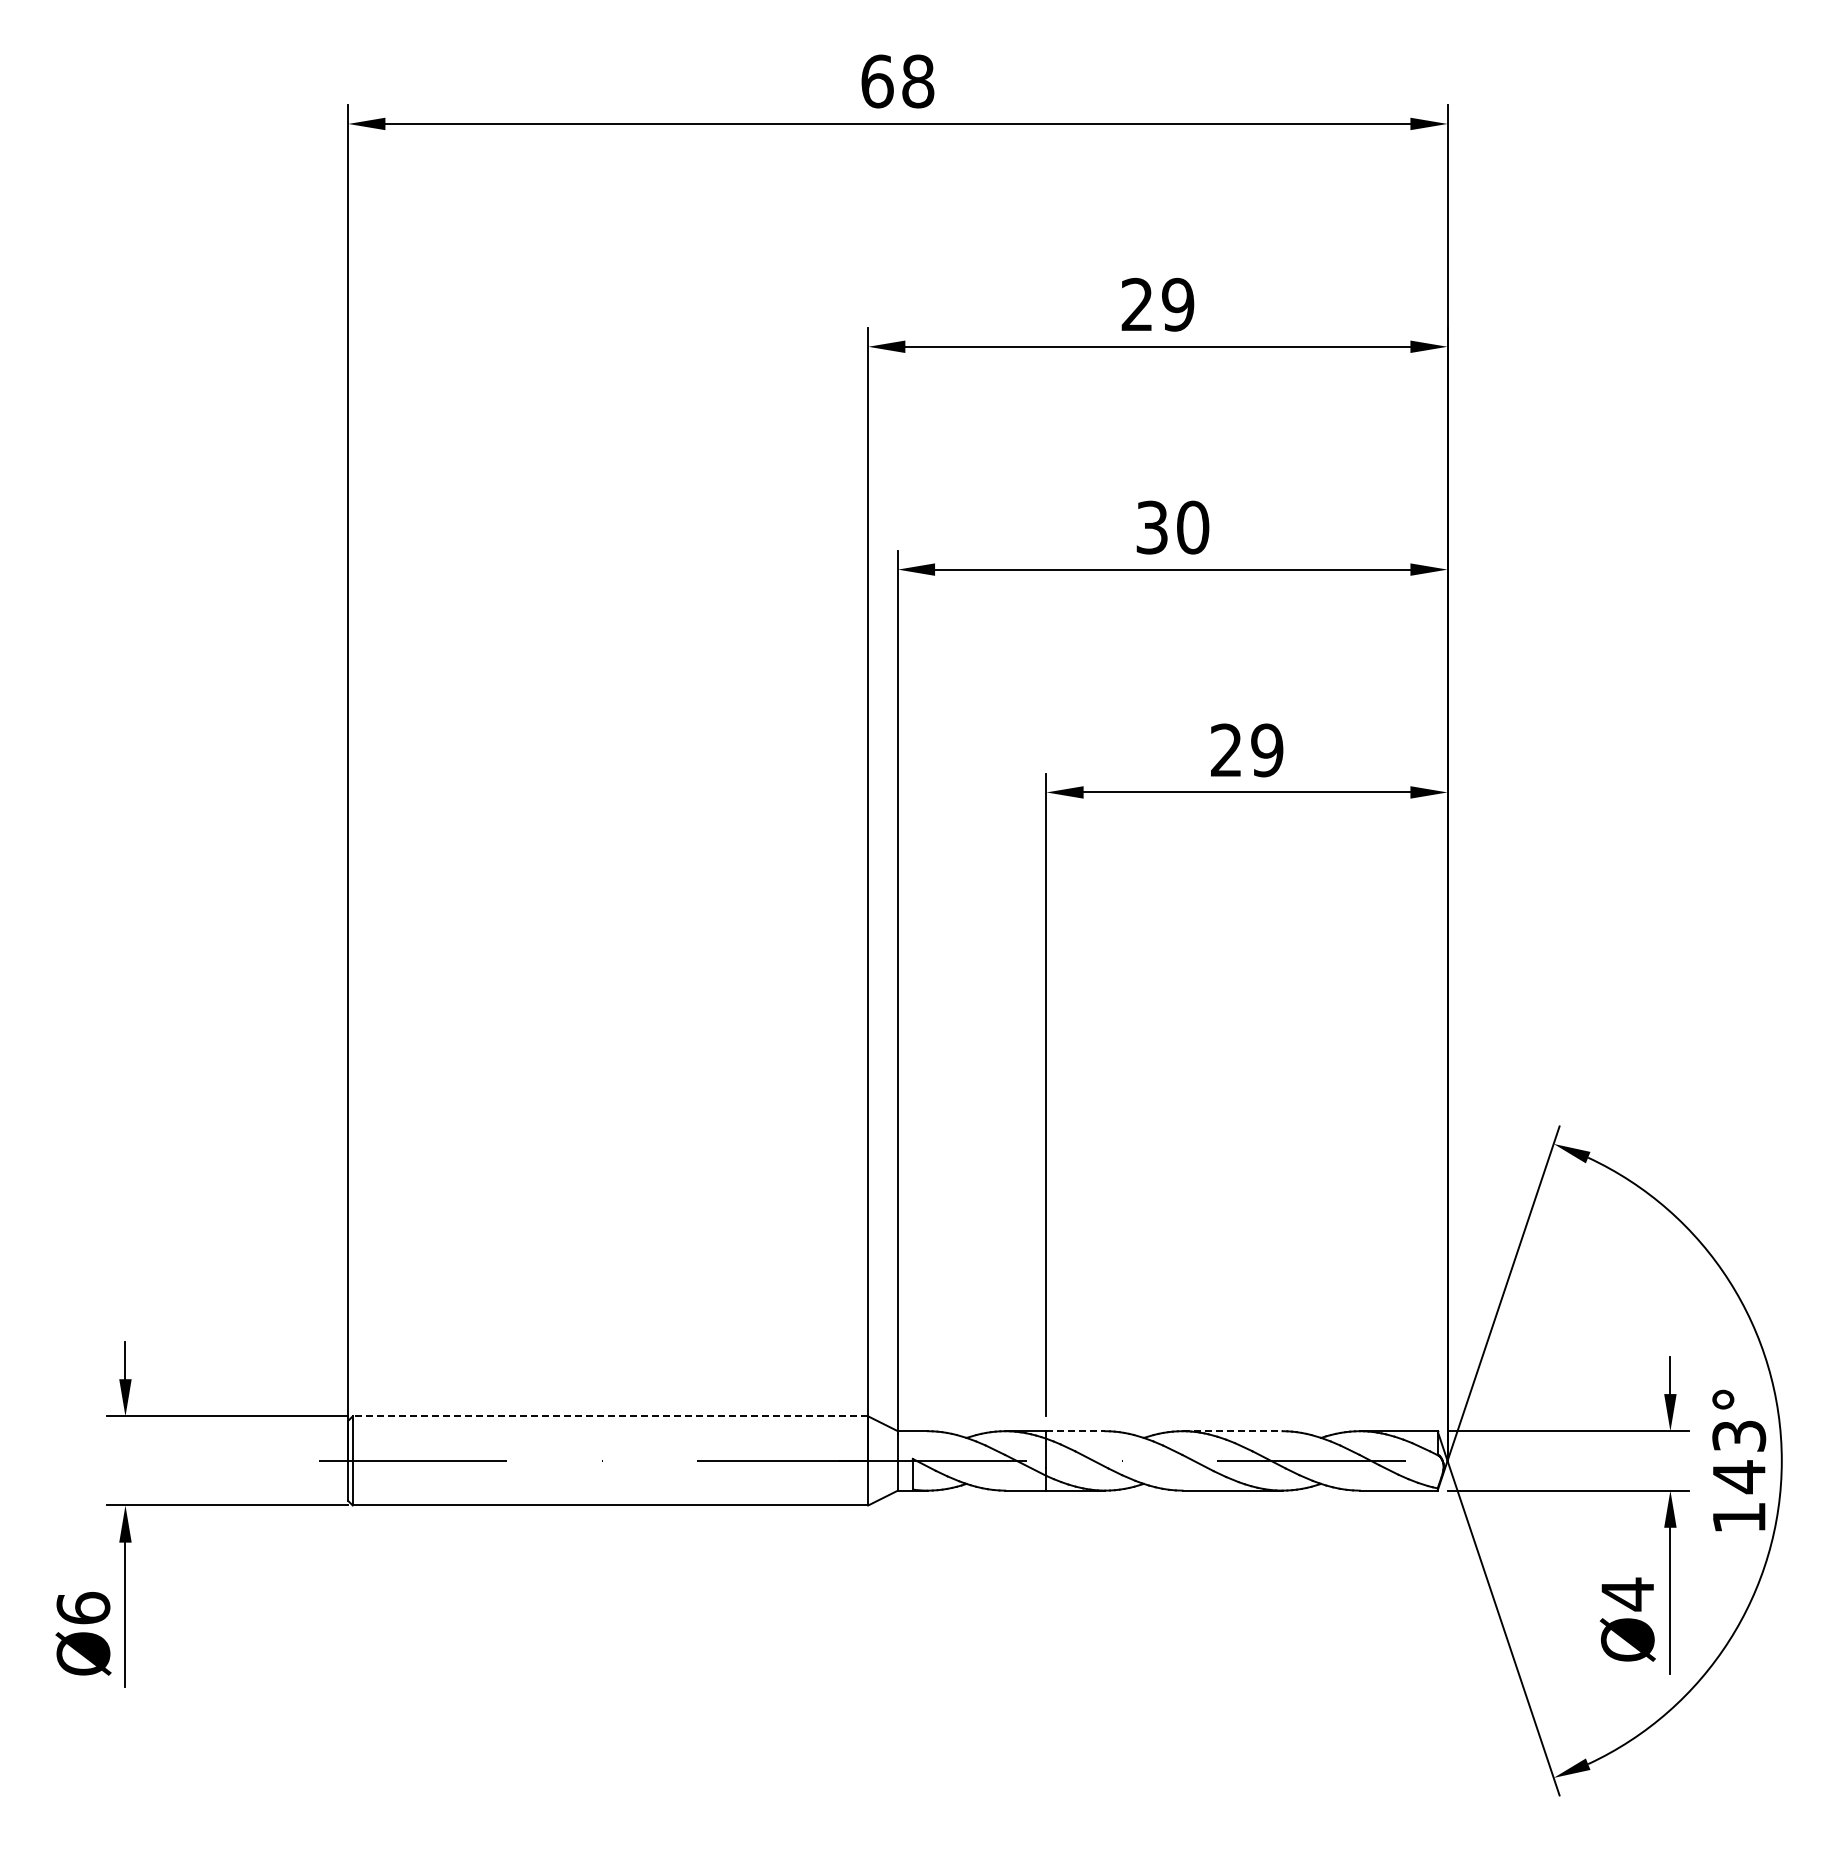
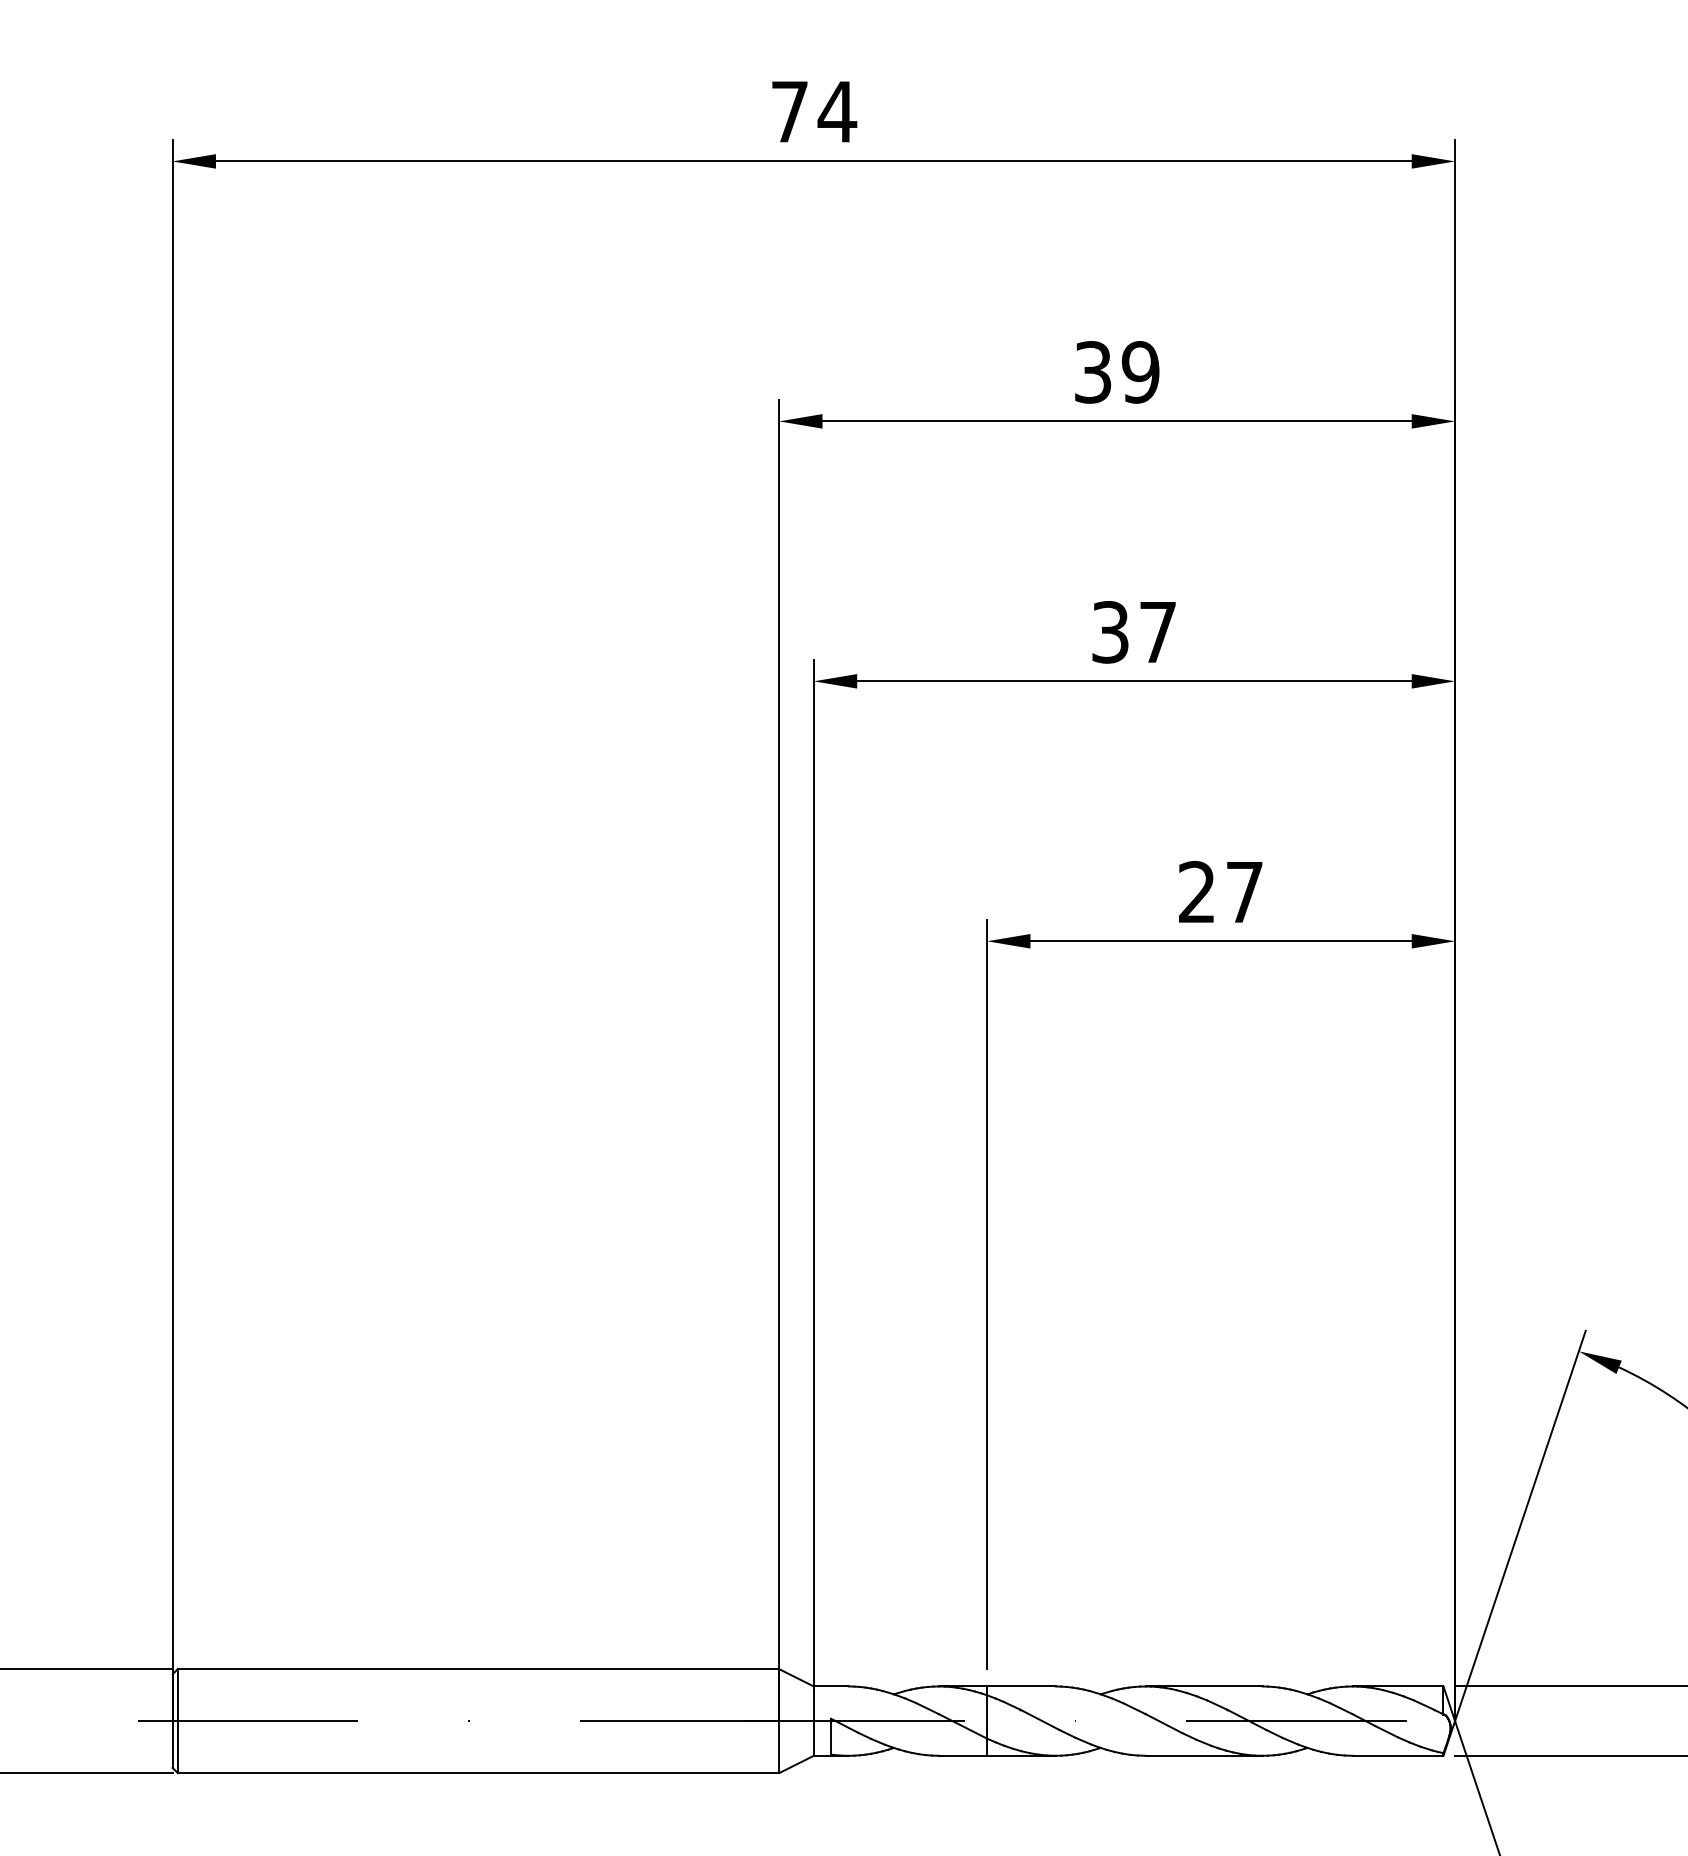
text: (898, 81) -> (814, 111), 68 -> 74
text: (1136, 304) -> (1092, 372), 29 -> 39
text: (1193, 527) -> (1158, 632), 30 -> 37
text: (1267, 750) -> (1244, 892), 29 -> 27
line: (610, 1416) -> (478, 1669), dashed -> solid
line: (1076, 1431) -> (1022, 1686), dashed -> solid
line: (1232, 1431) -> (1204, 1686), dashed -> solid

